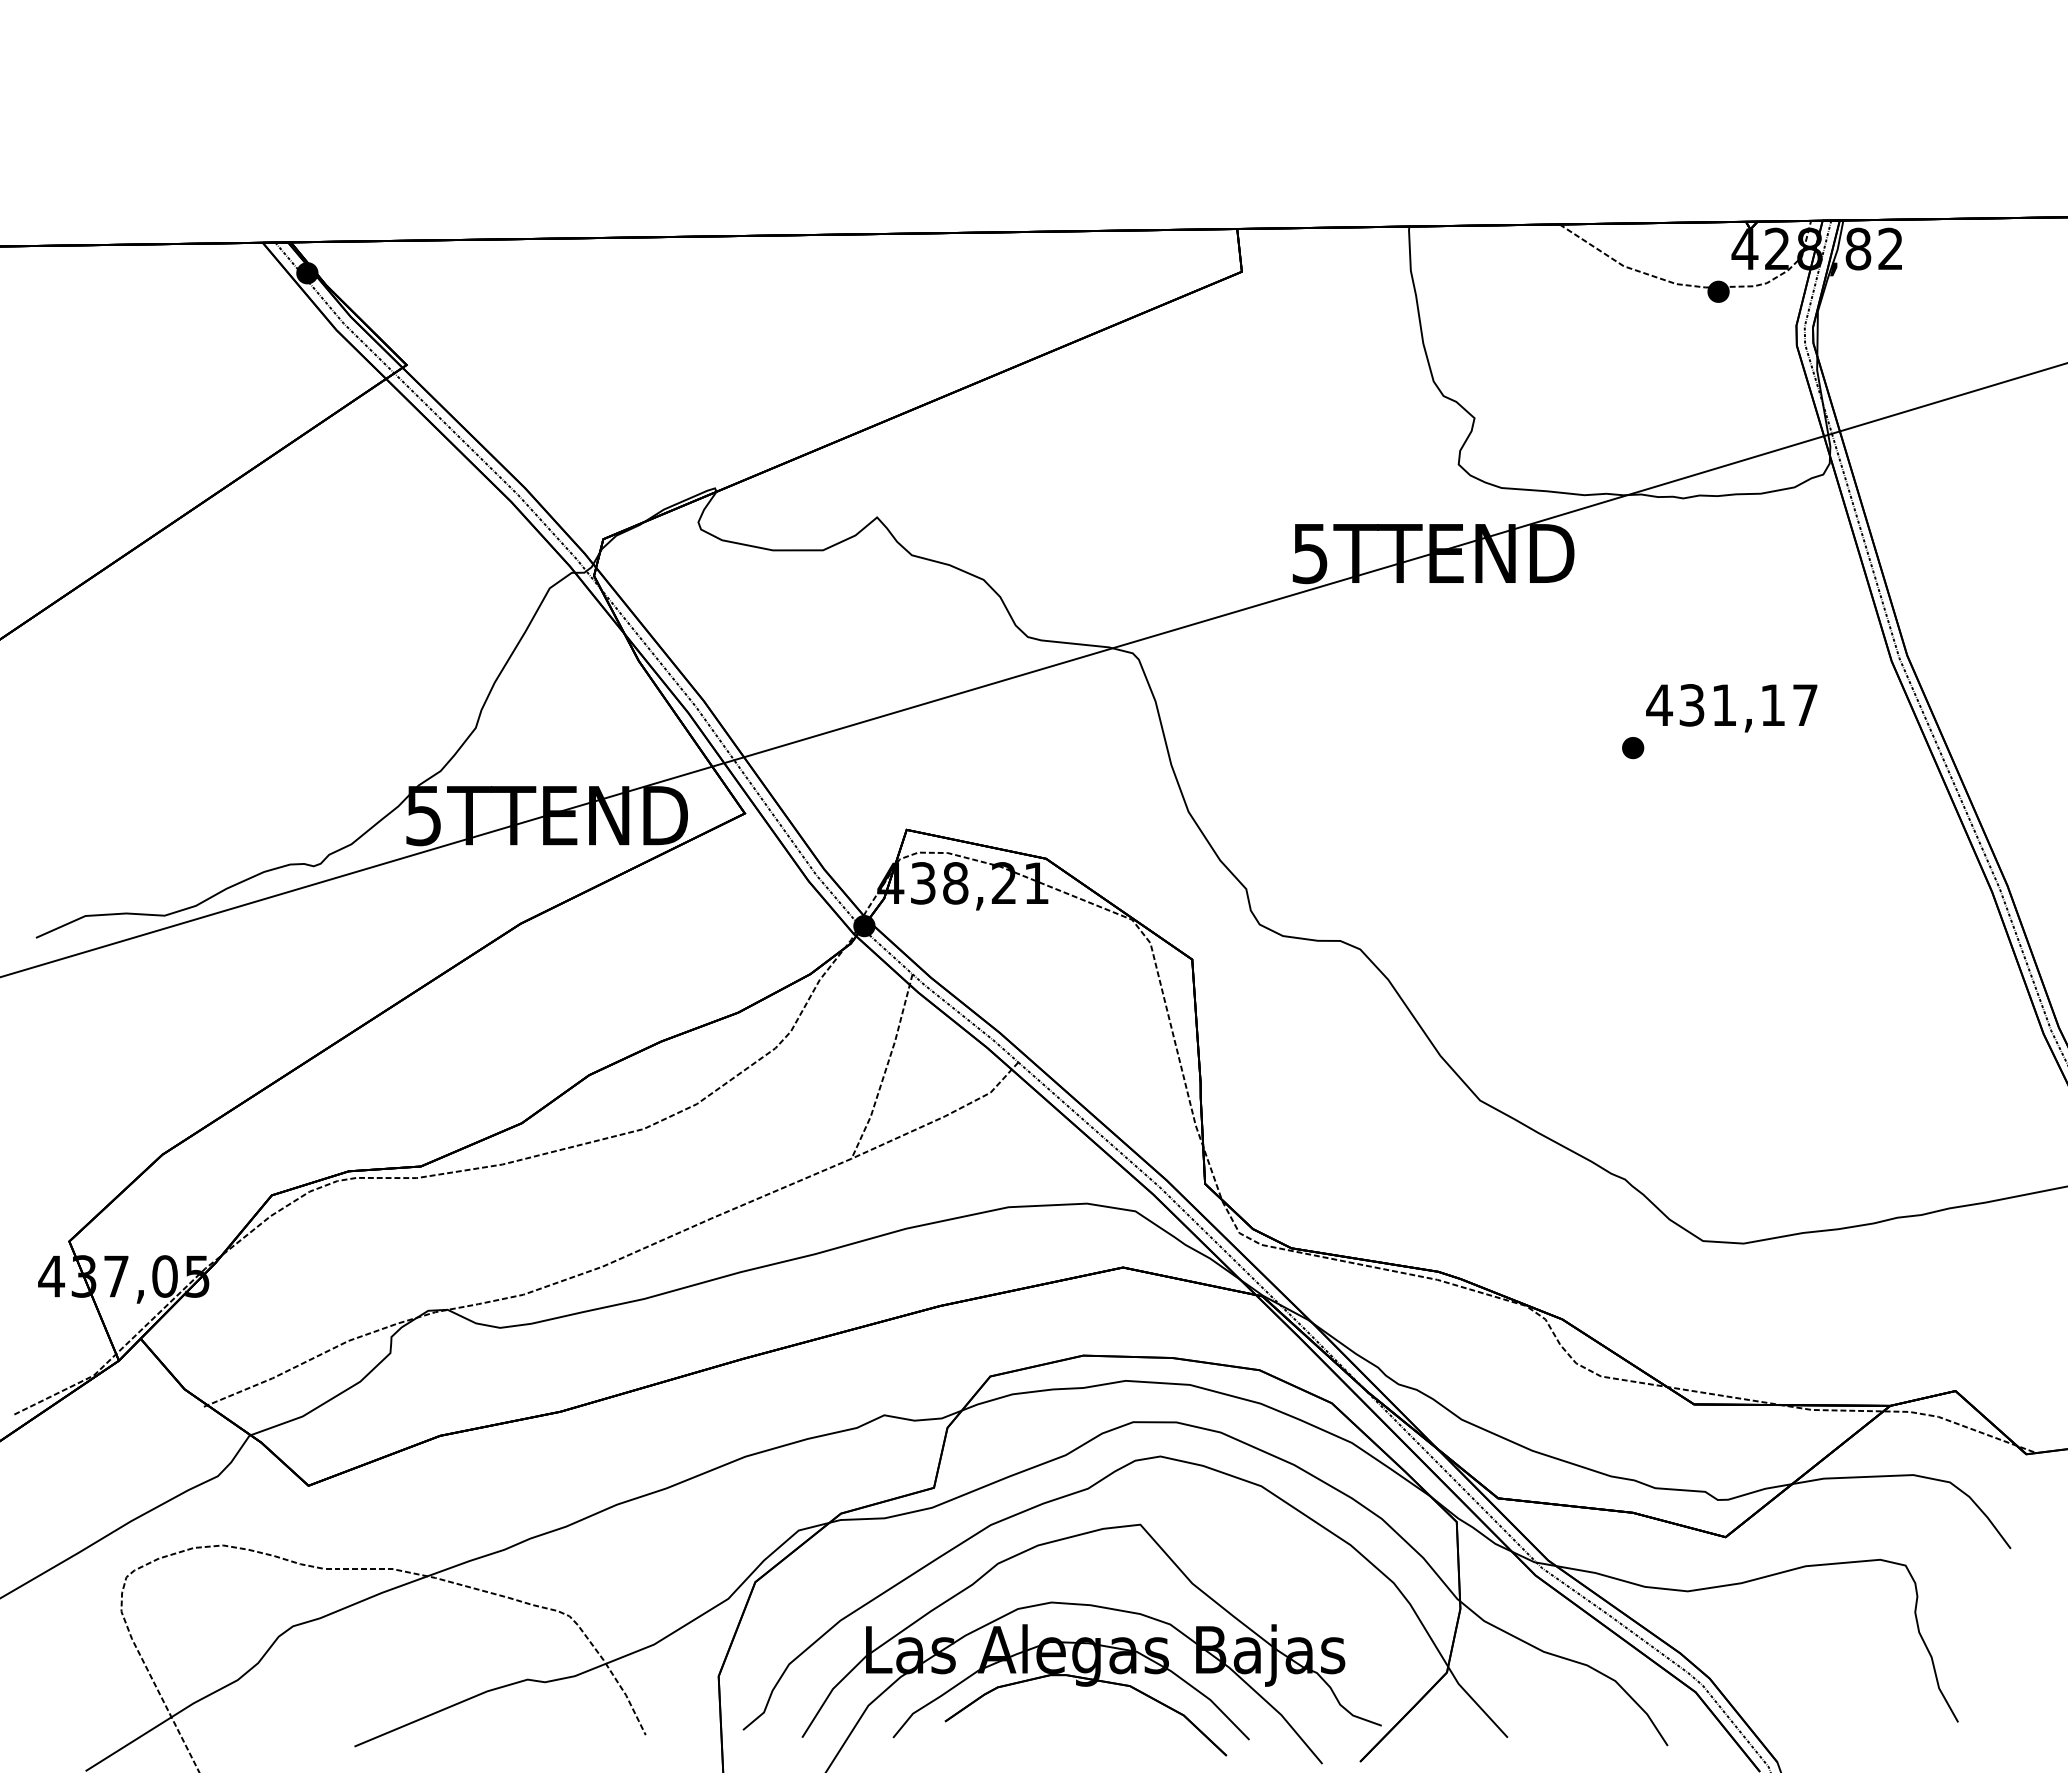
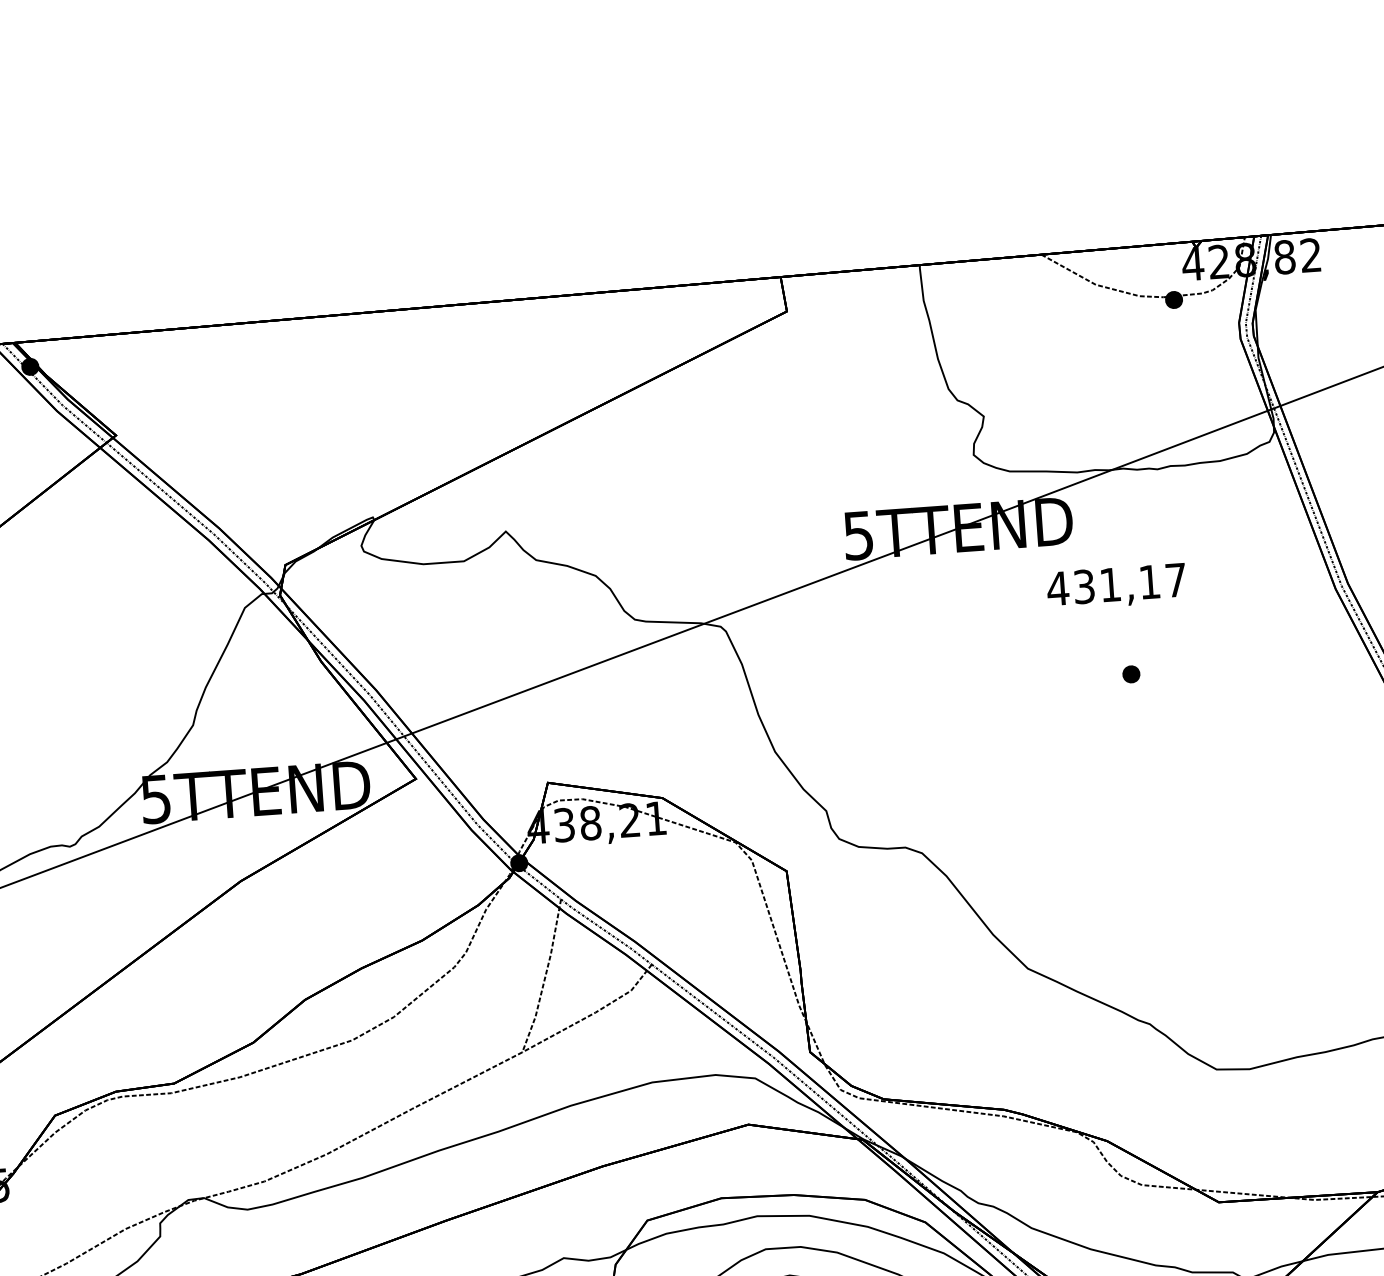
text: (1731, 708) -> (1116, 587), moved

